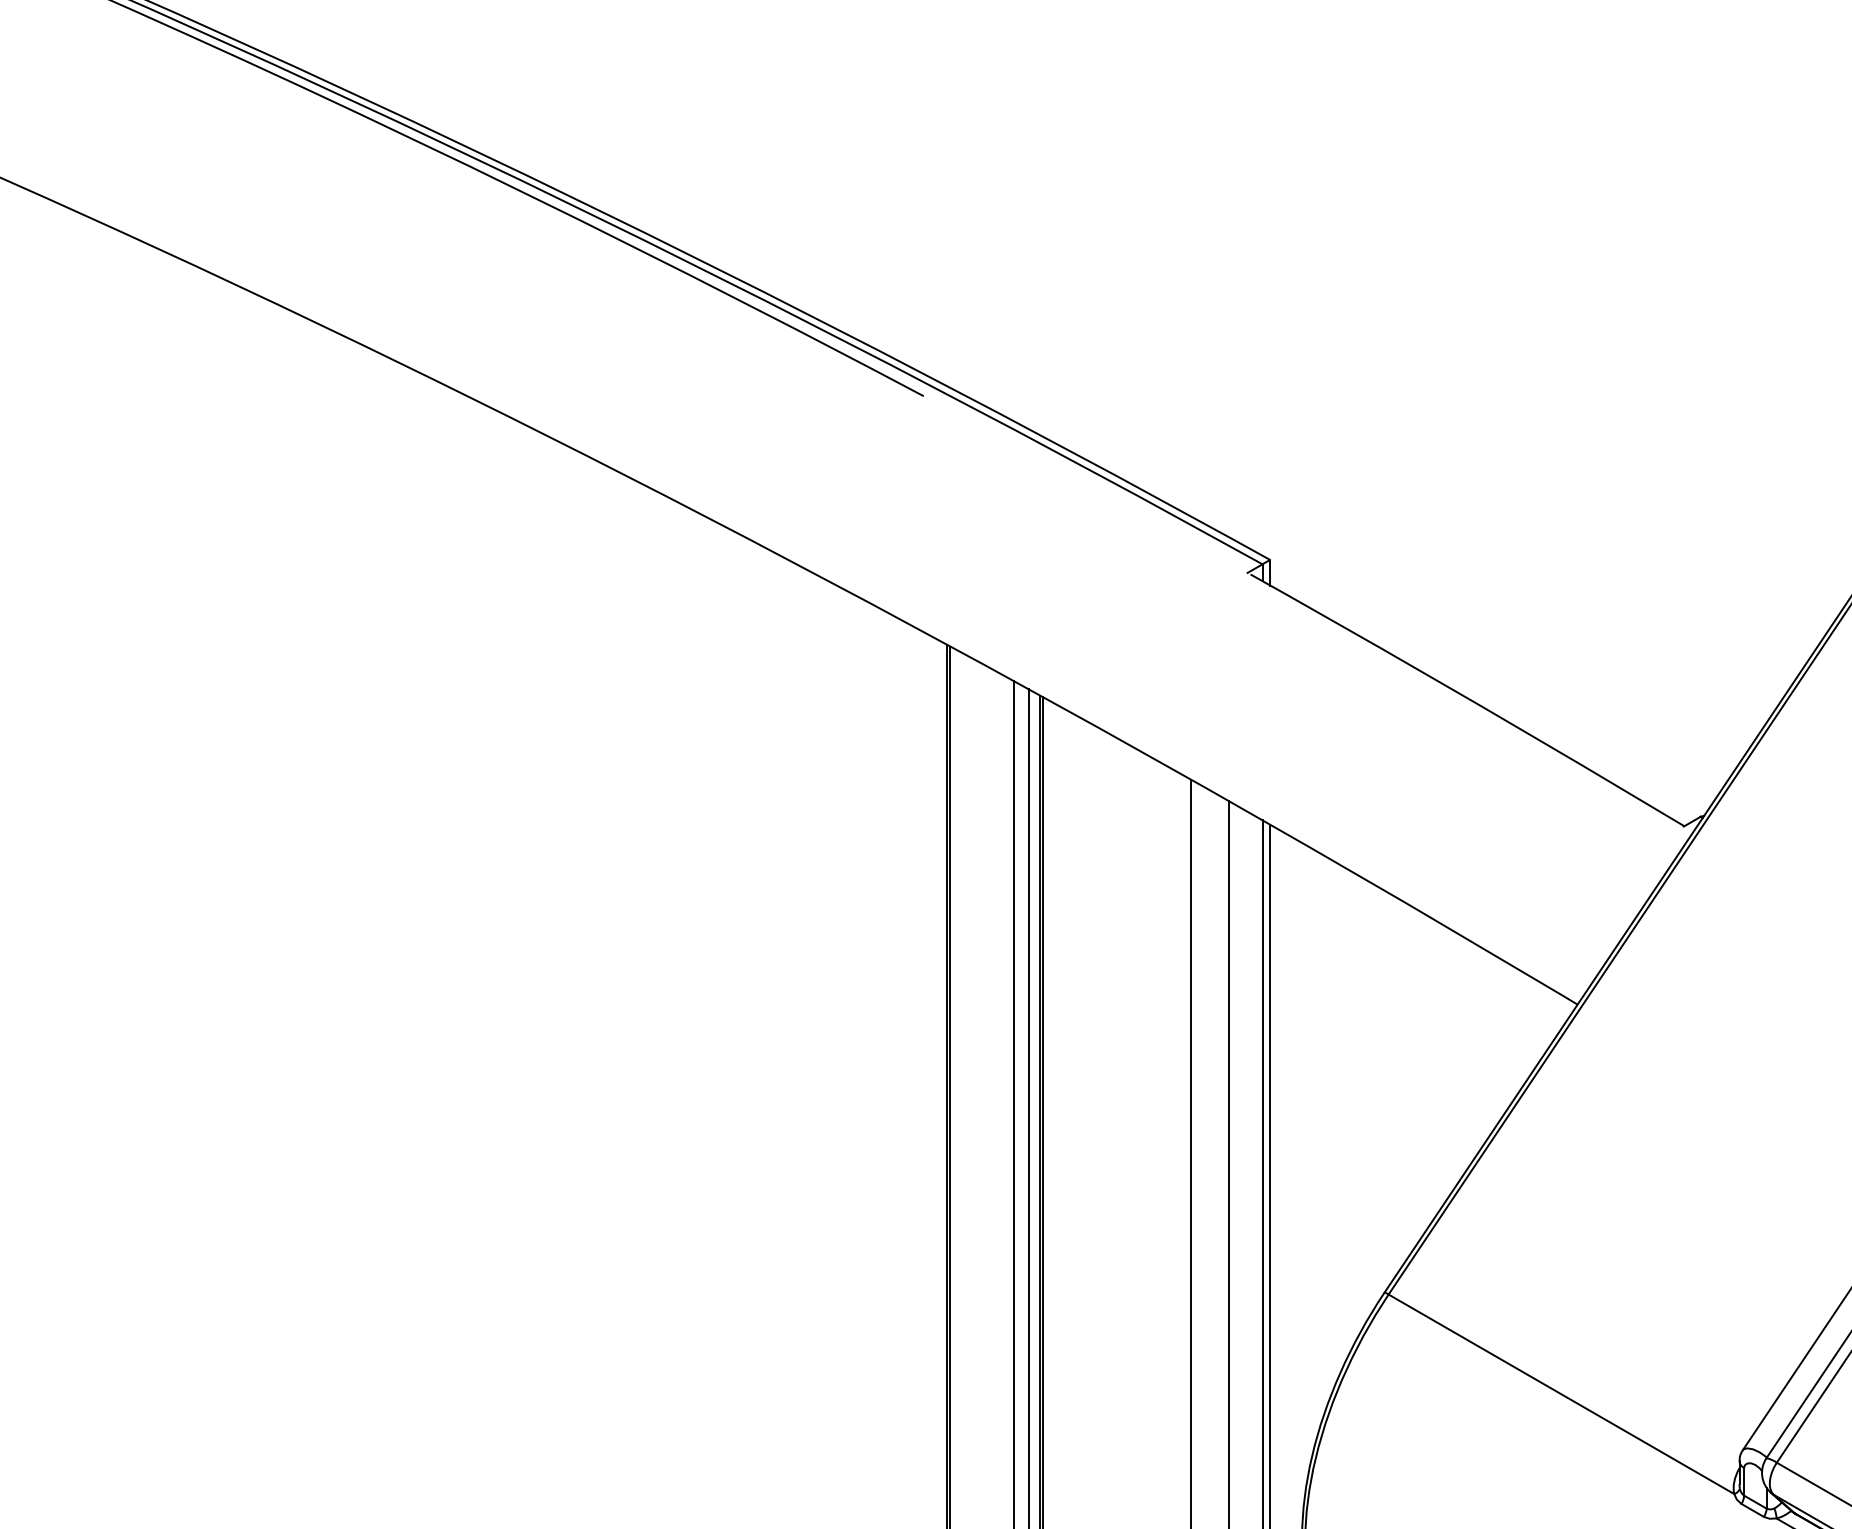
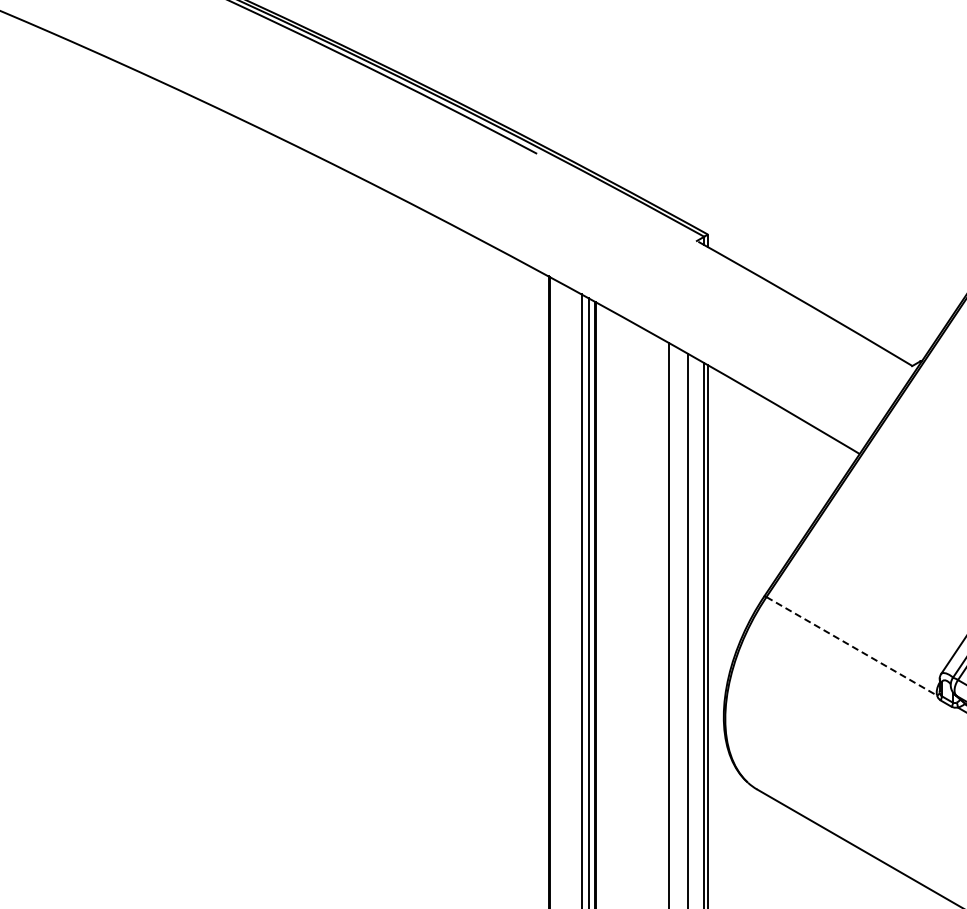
line: (1562, 1394) -> (852, 646), solid -> dashed

